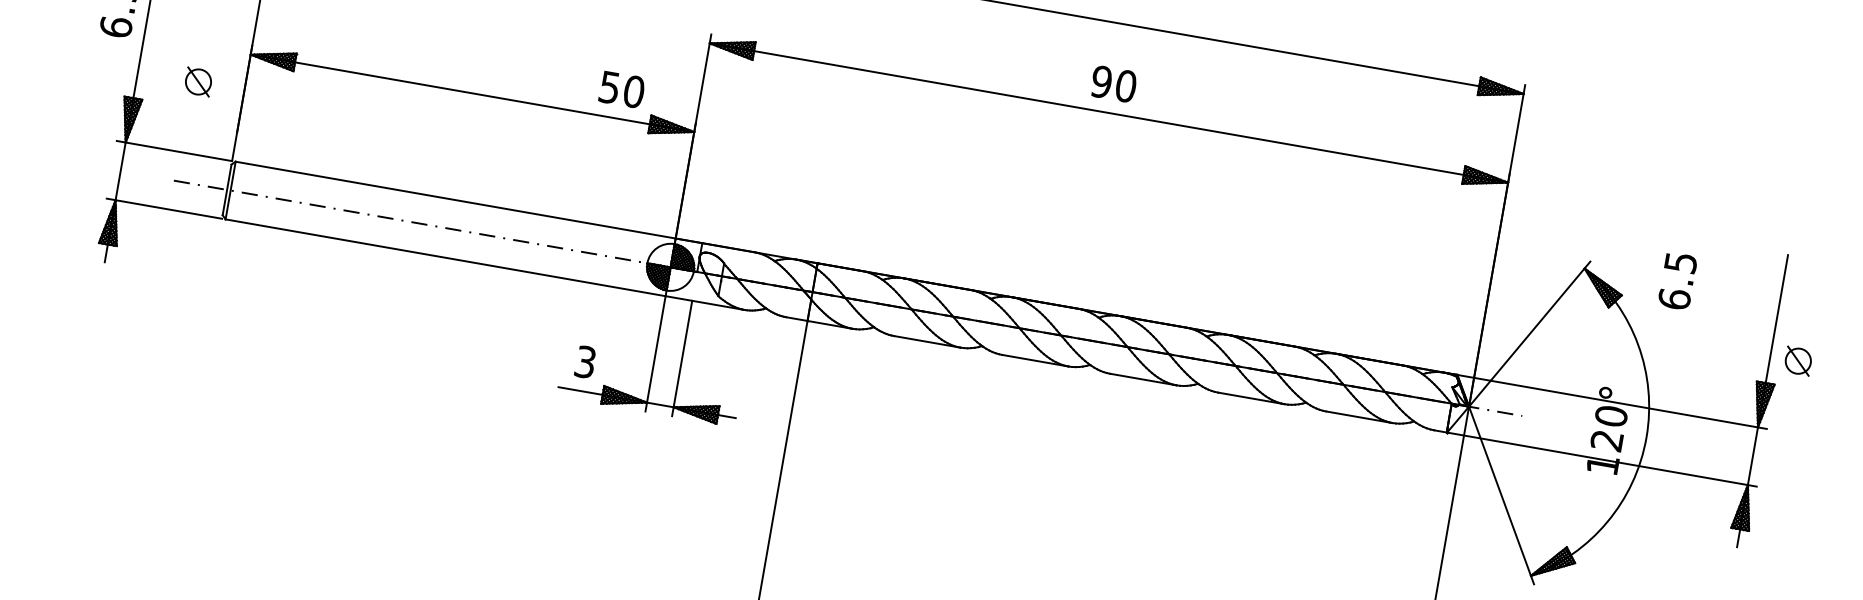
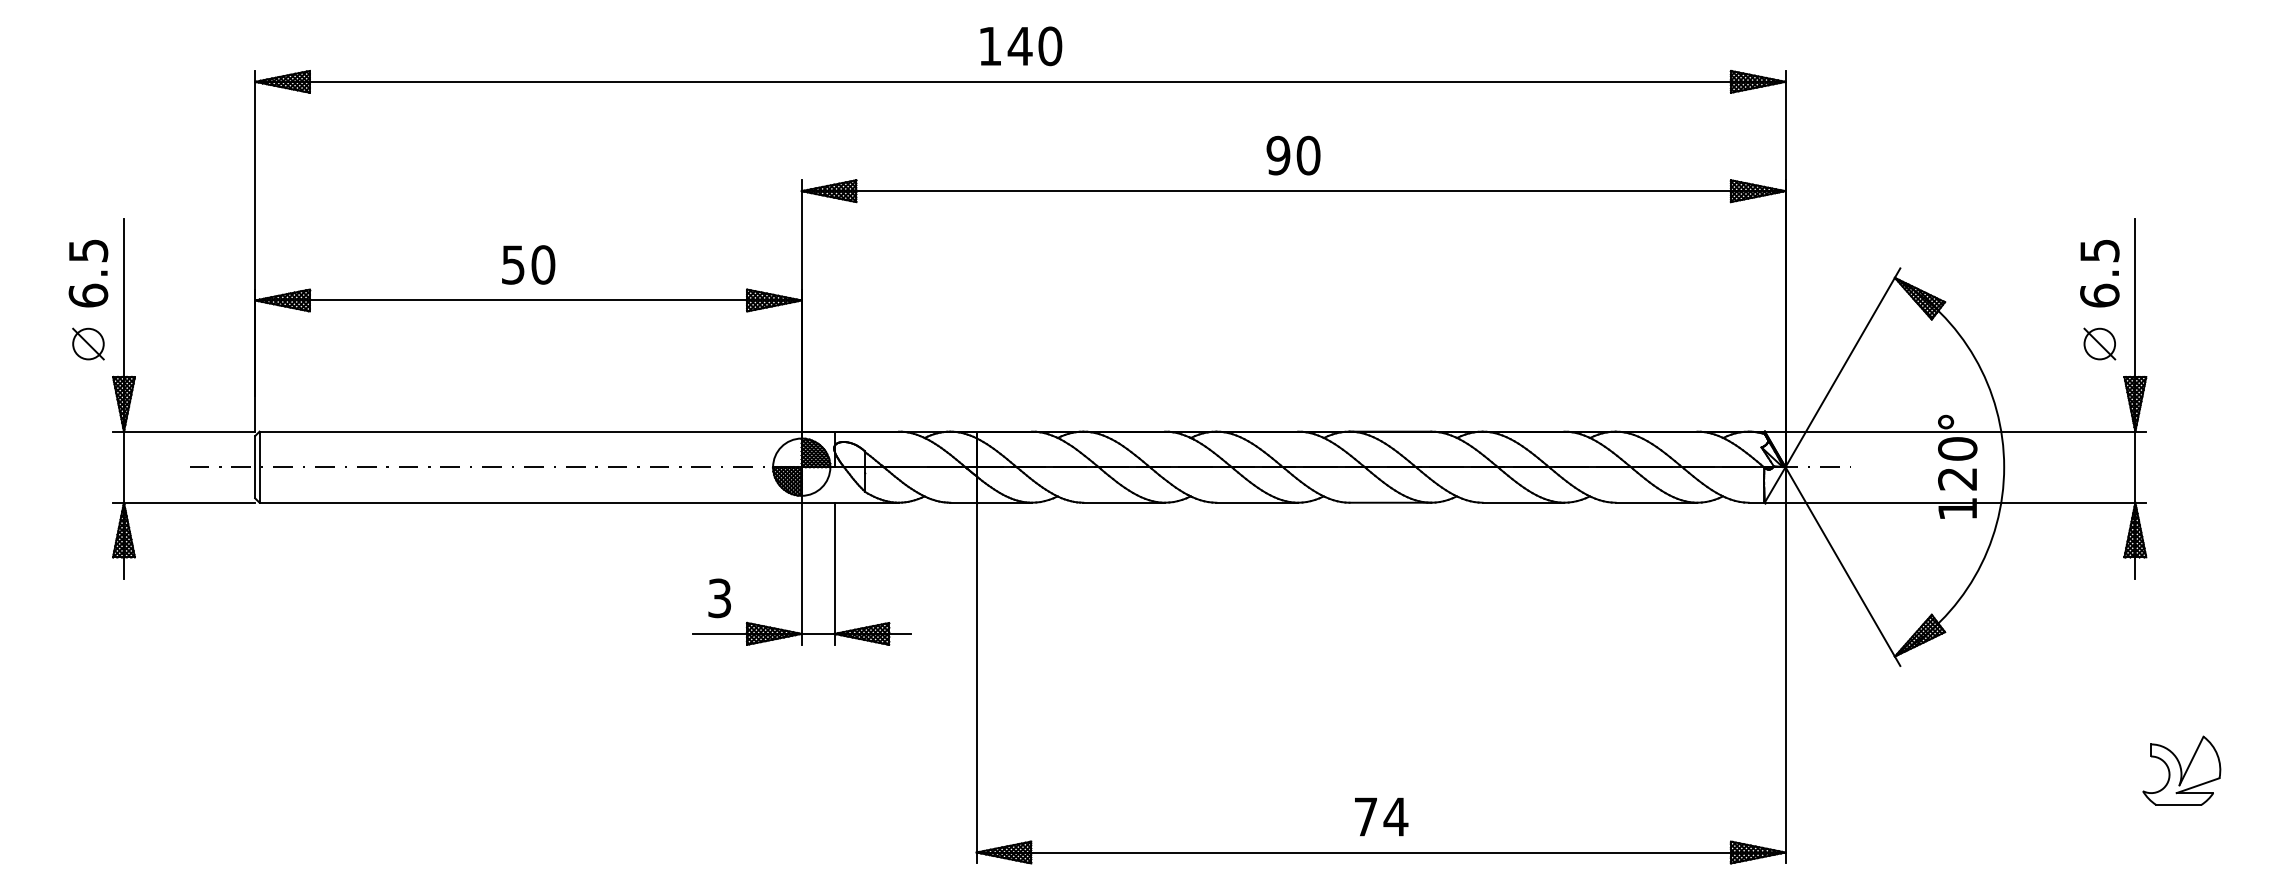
part: (198, 81) -> (88, 343), moved
text: (622, 89) -> (528, 264), moved
text: (1677, 281) -> (2099, 273), moved
part: (1798, 360) -> (2099, 343), moved

